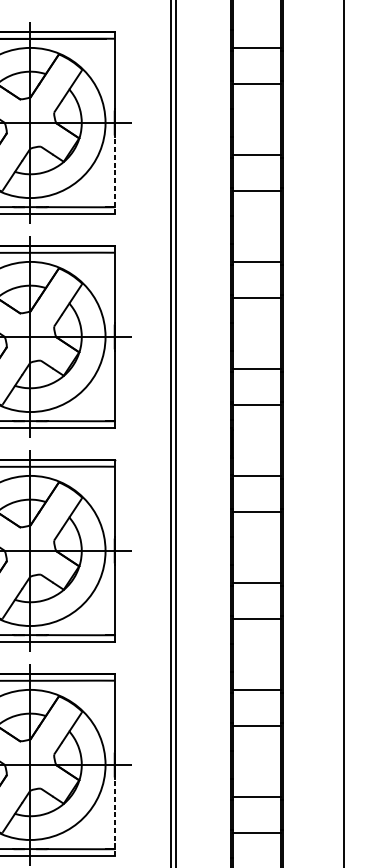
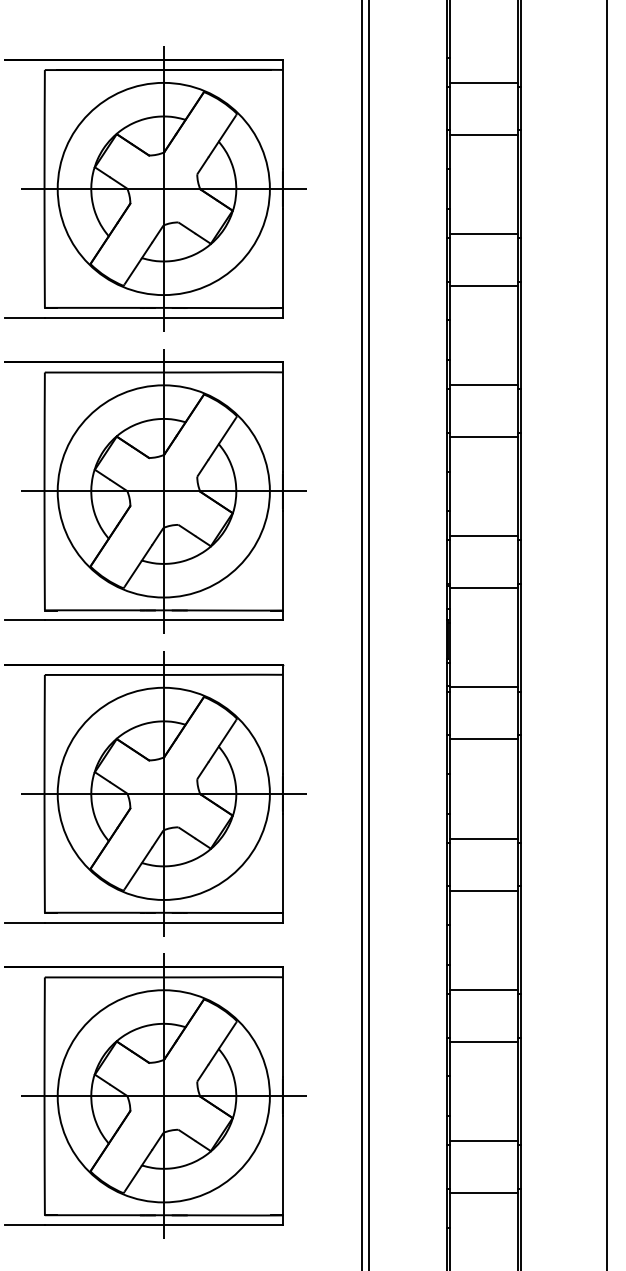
line: (114, 175) -> (282, 263), dashed -> solid
line: (114, 817) -> (282, 1170), dashed -> solid

